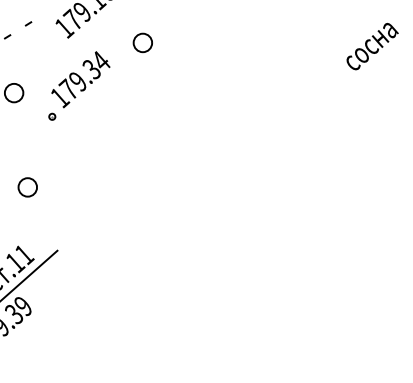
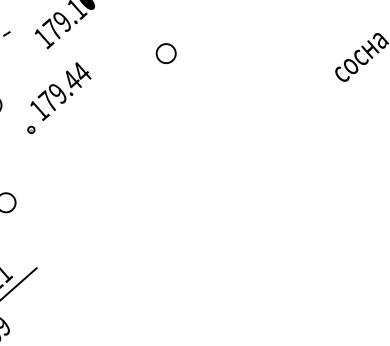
part: (142, 42) -> (165, 53), moved
text: (91, 69) -> (71, 81), 179.34 -> 179.44

